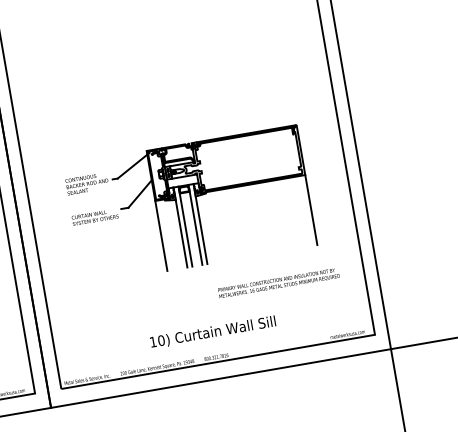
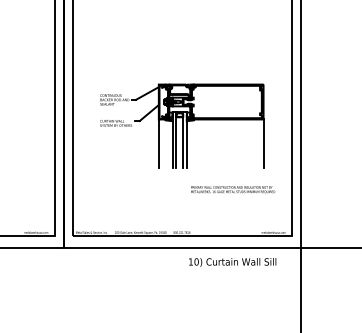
text: (212, 332) -> (232, 262), moved

